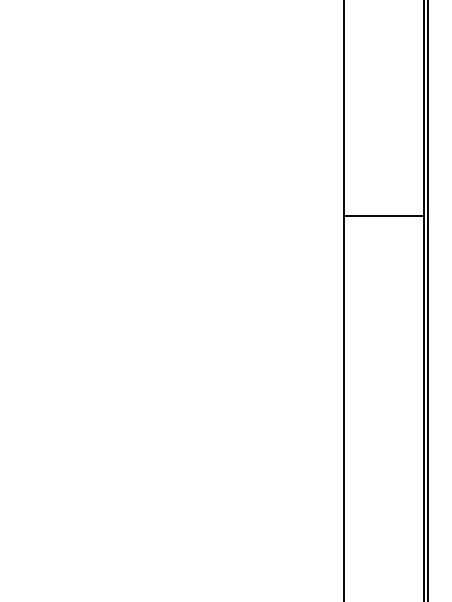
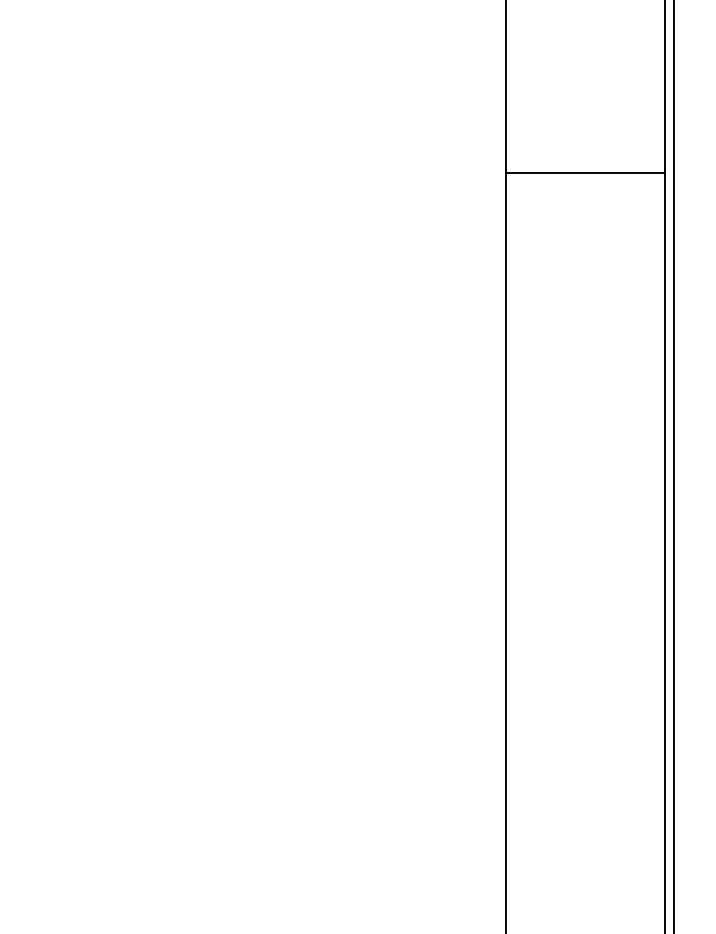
line: (383, 216) -> (585, 173), moved

